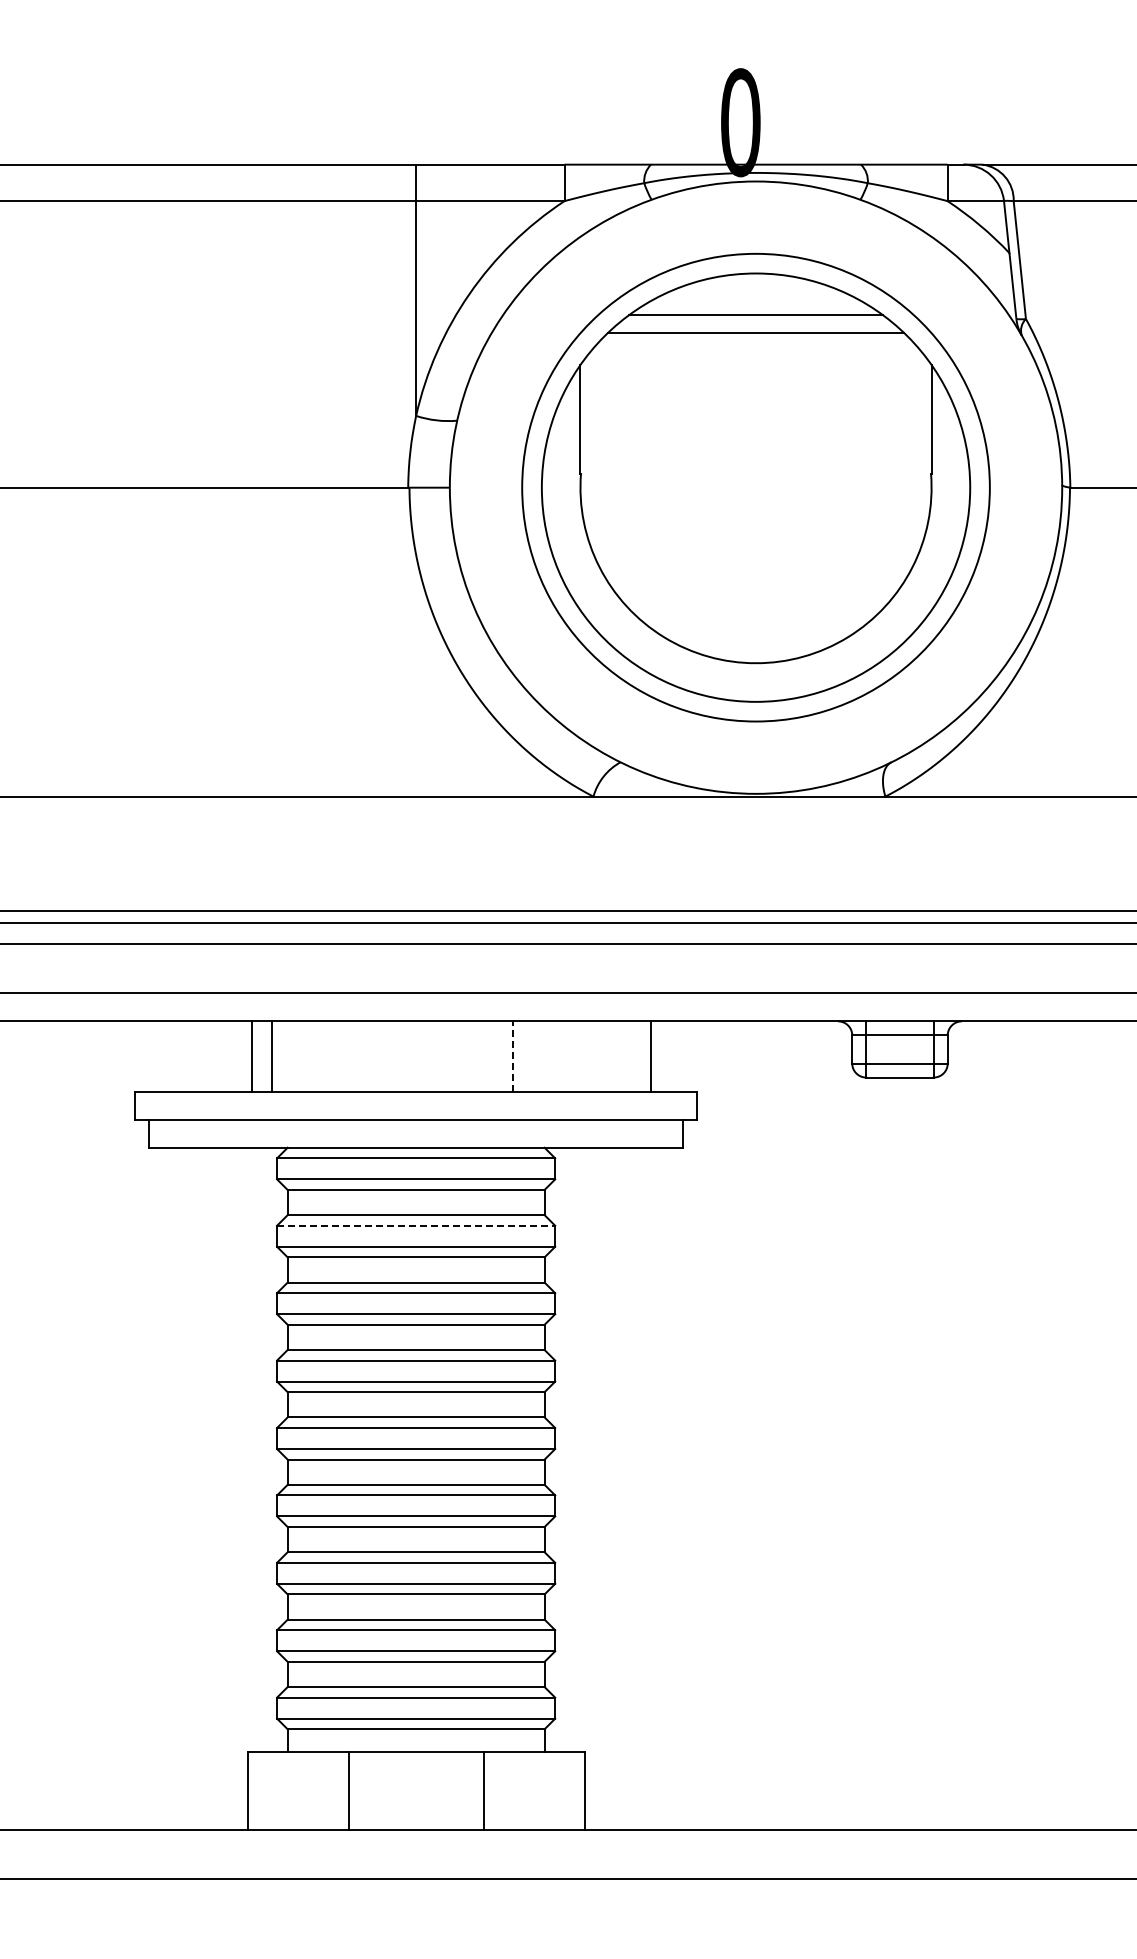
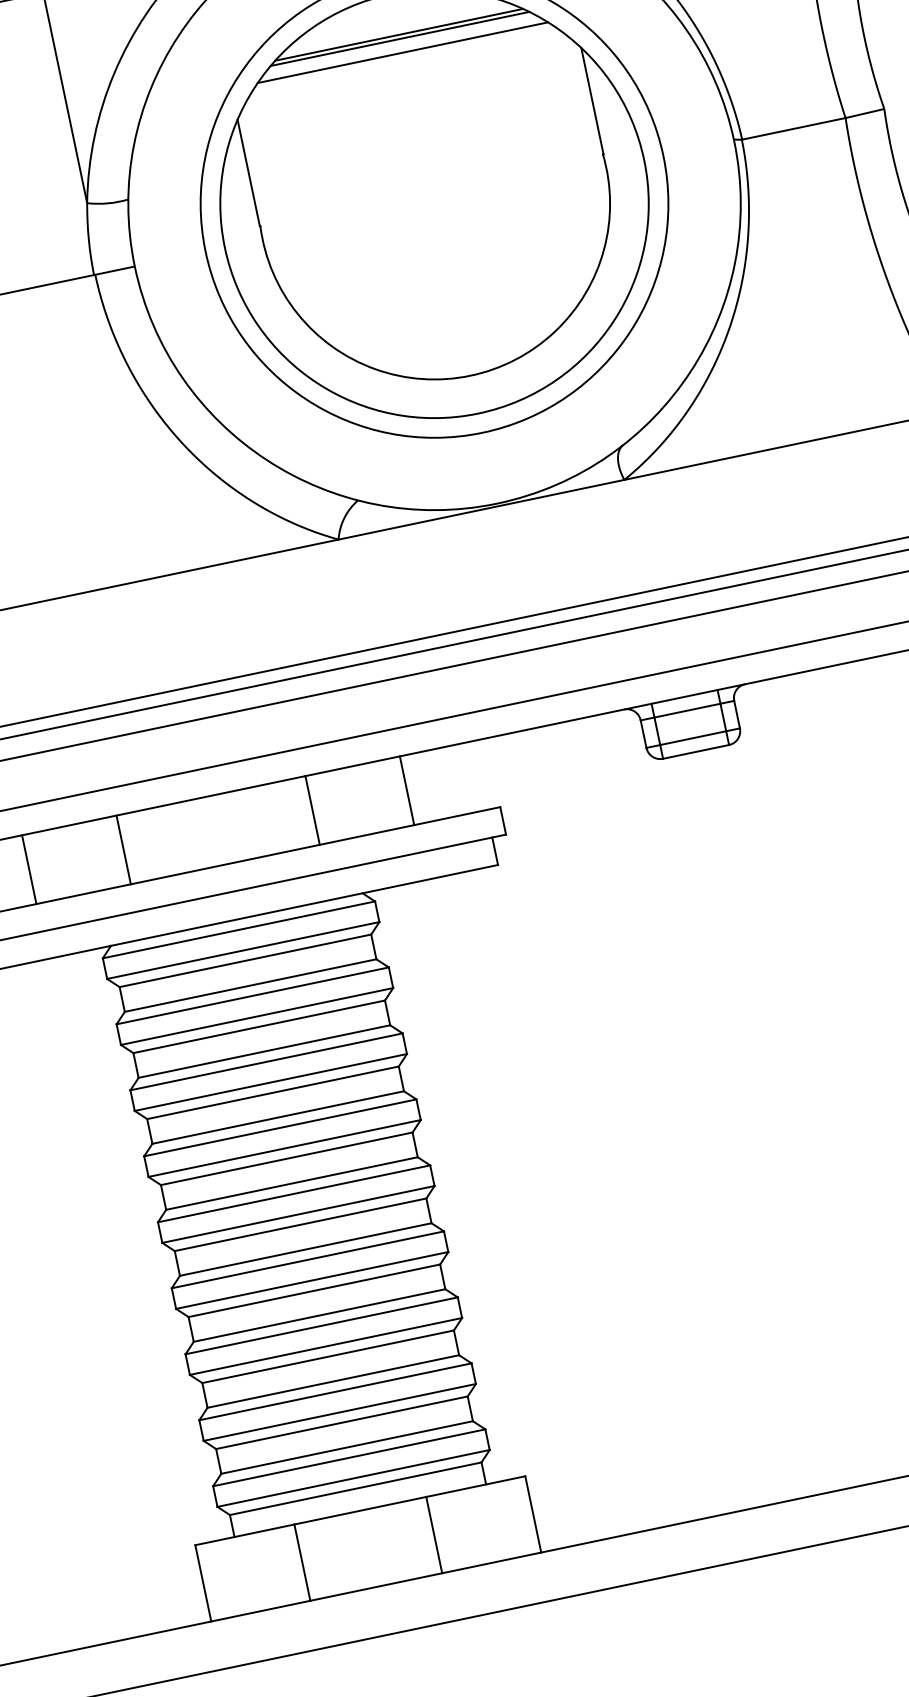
line: (755, 319) -> (399, 39), added
line: (251, 1056) -> (123, 849), moved
line: (272, 1056) -> (29, 869), moved
line: (512, 1056) -> (312, 810), dashed -> solid
line: (651, 1056) -> (407, 790), moved
line: (416, 1225) -> (253, 995), dashed -> solid

